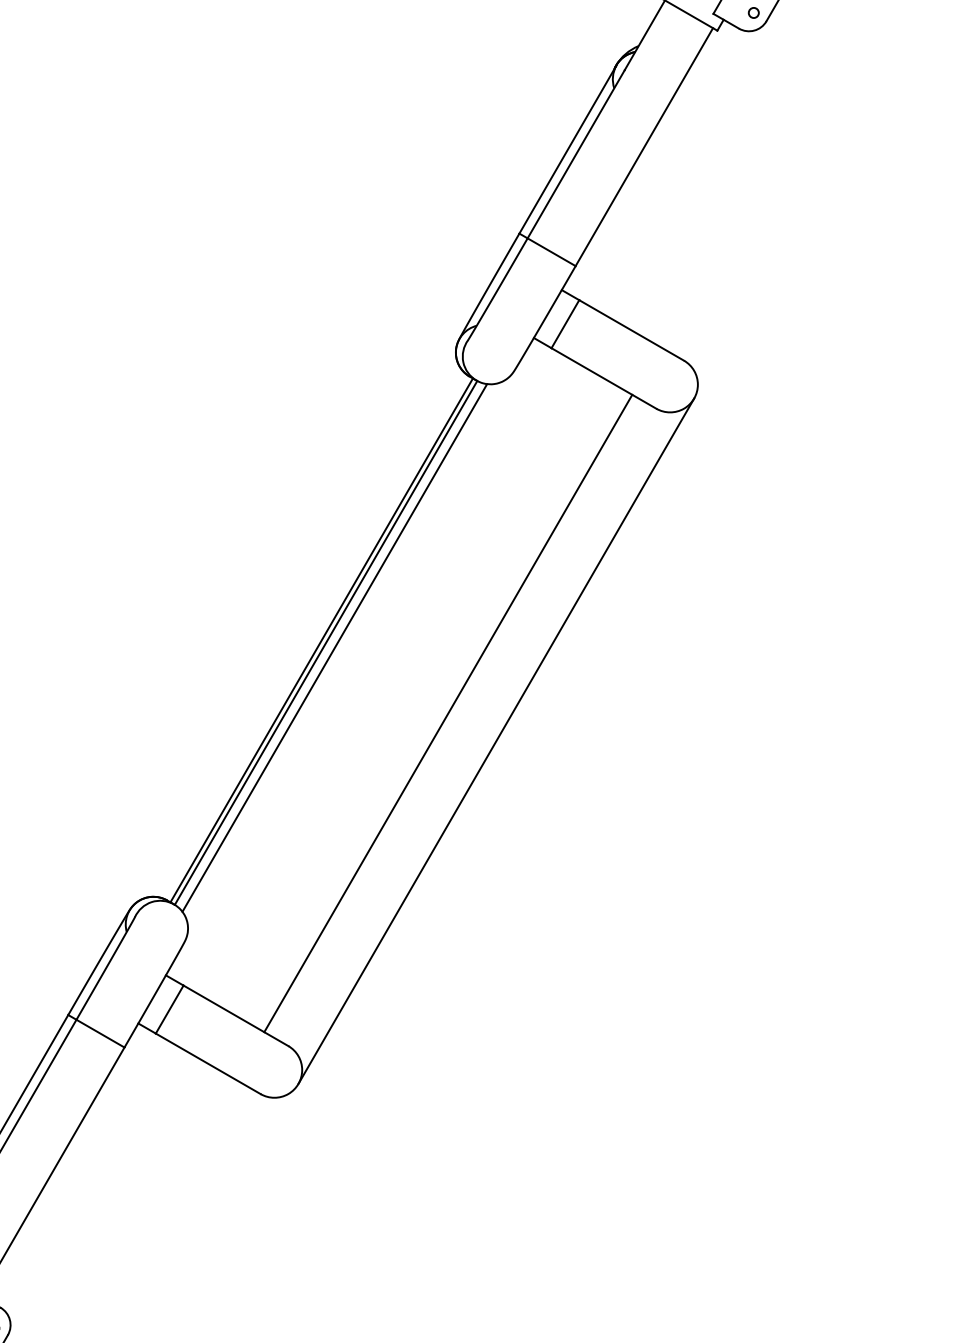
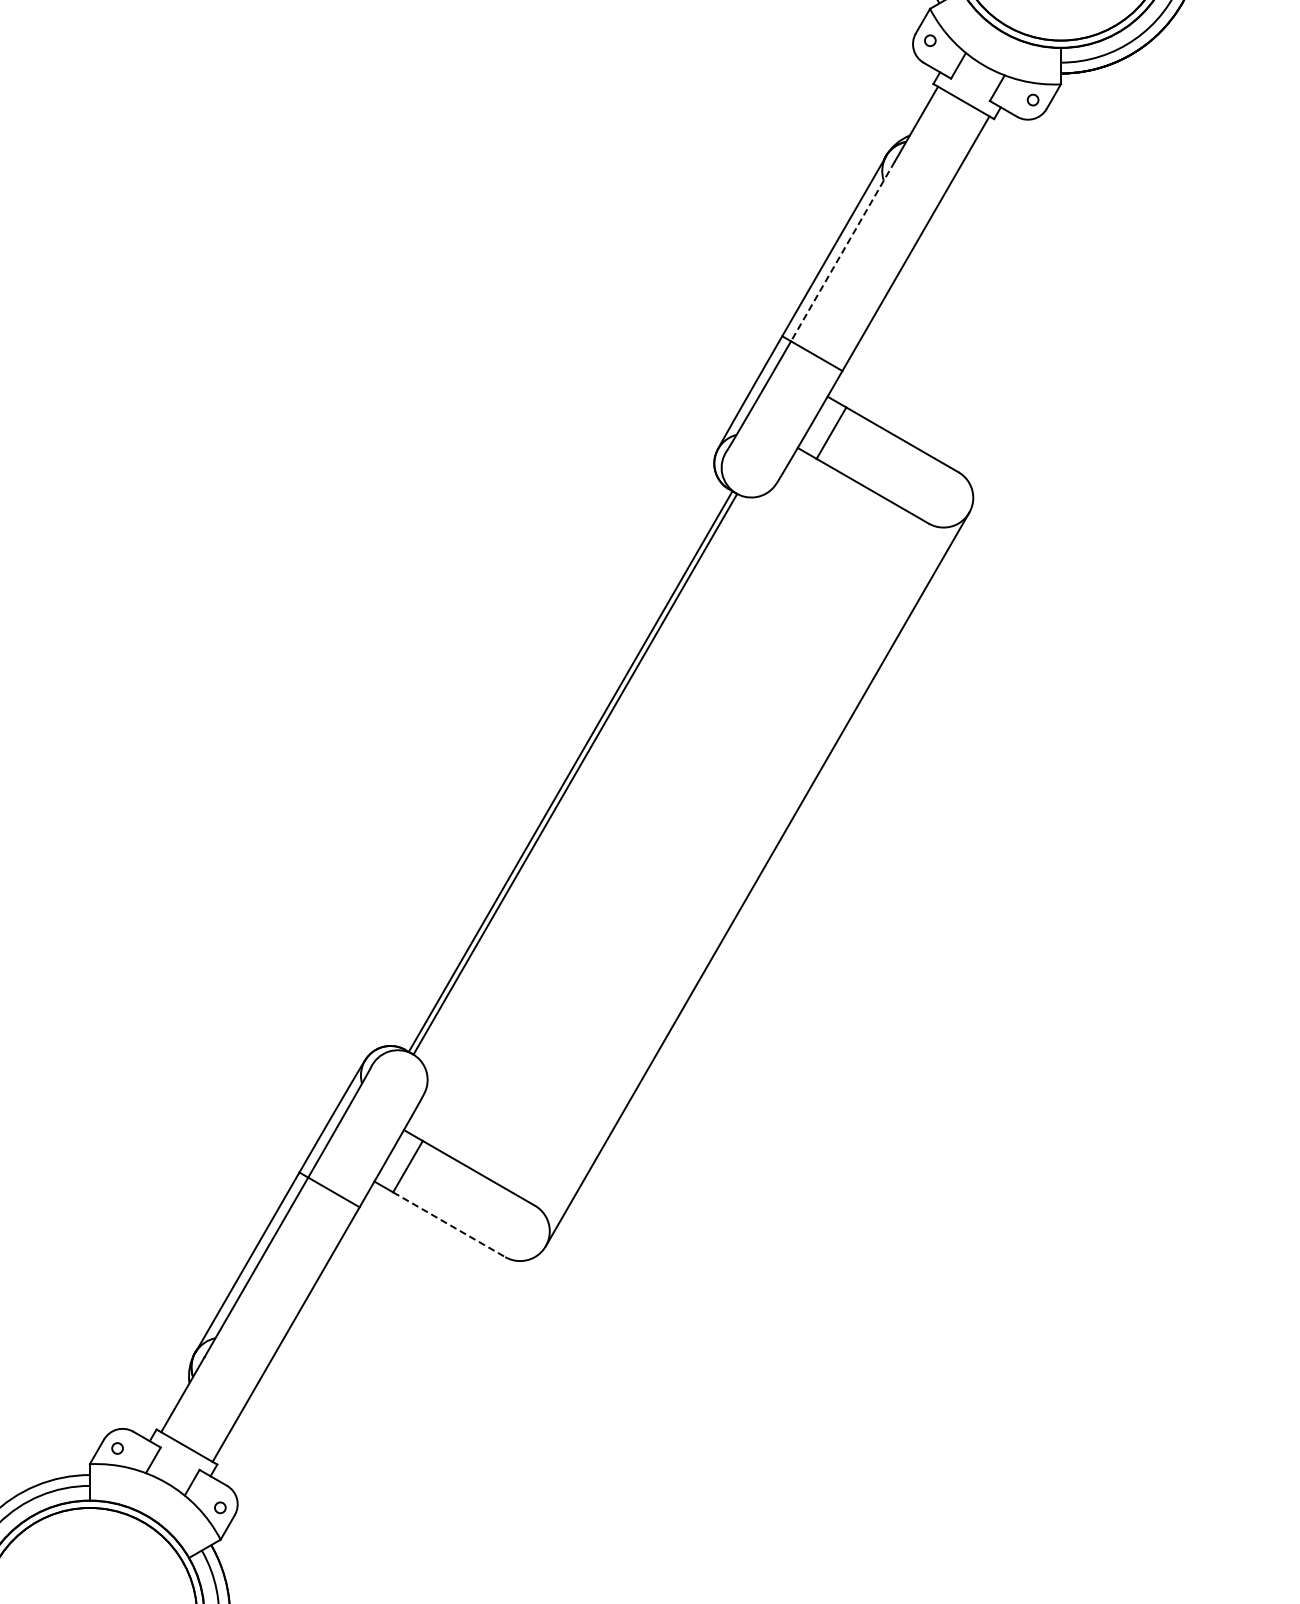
line: (575, 154) -> (842, 251), solid -> dashed
line: (334, 647) -> (584, 779), removed
line: (448, 713) -> (706, 849), removed
line: (208, 1063) -> (449, 1224), solid -> dashed

